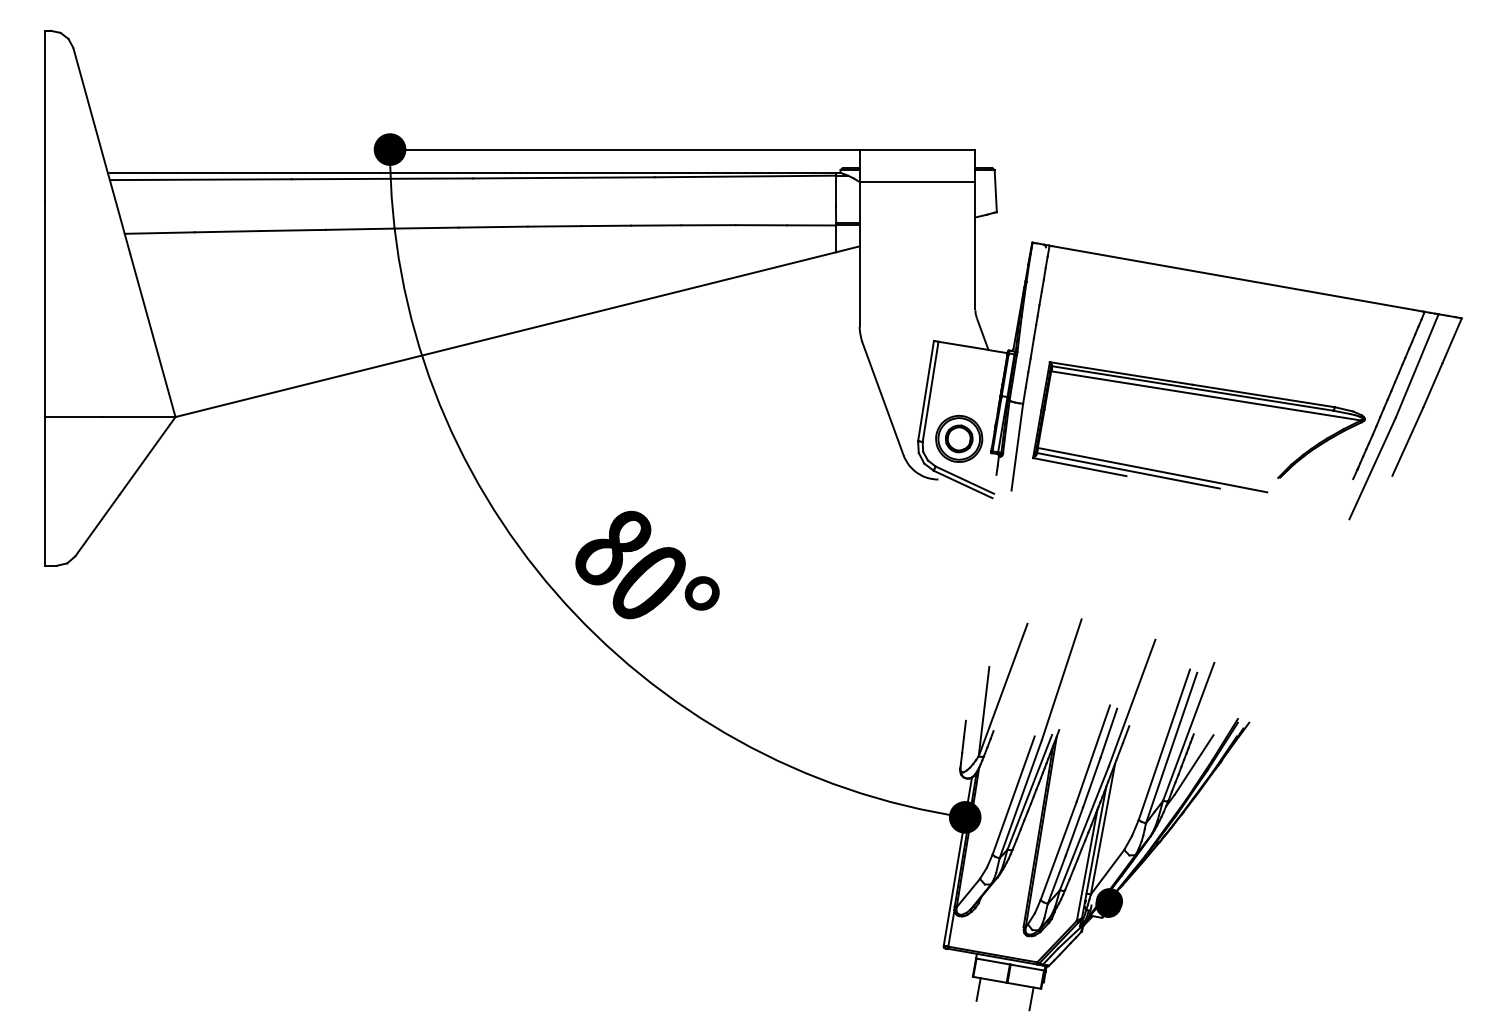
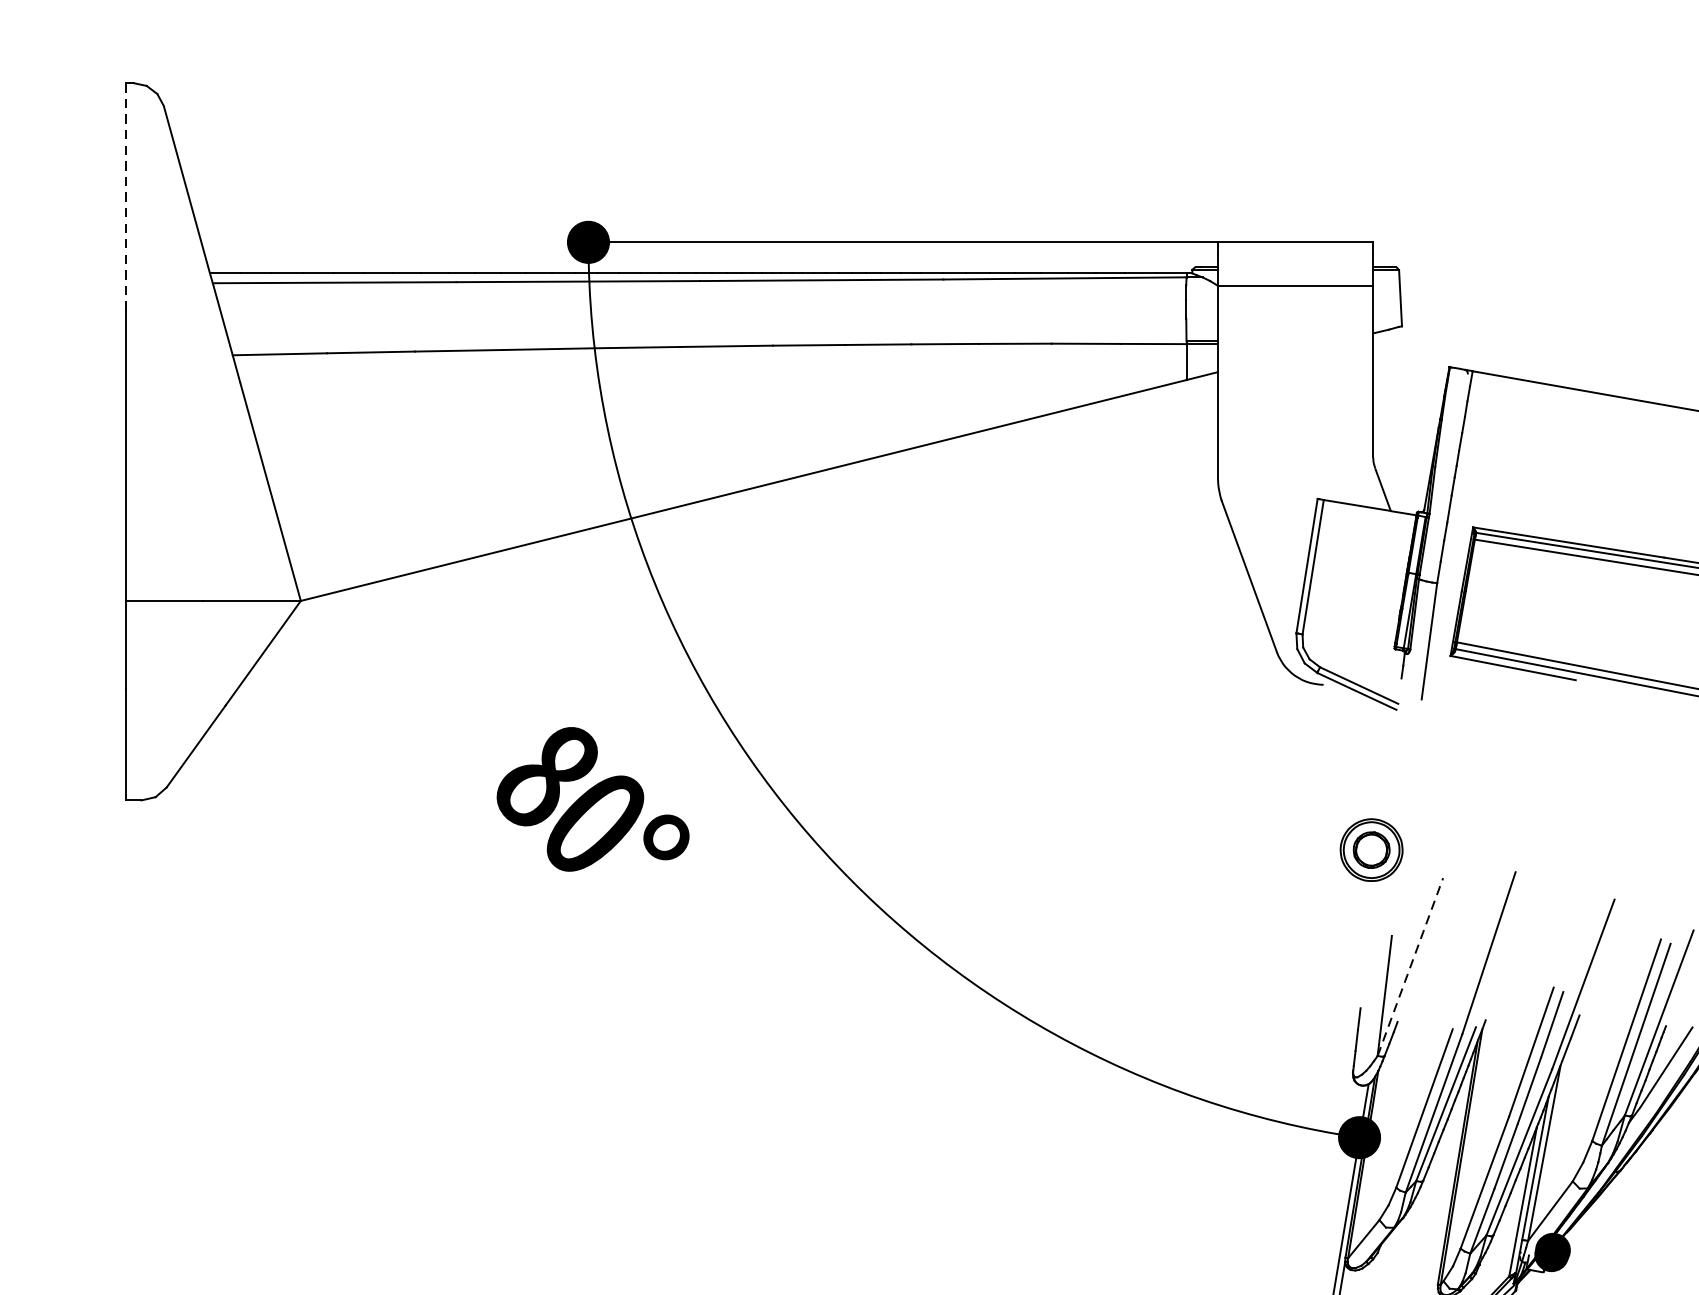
line: (45, 115) -> (126, 196), solid -> dashed
part: (959, 438) -> (1372, 849), moved
part: (647, 565) -> (593, 799), moved
line: (1003, 690) -> (1410, 967), solid -> dashed

